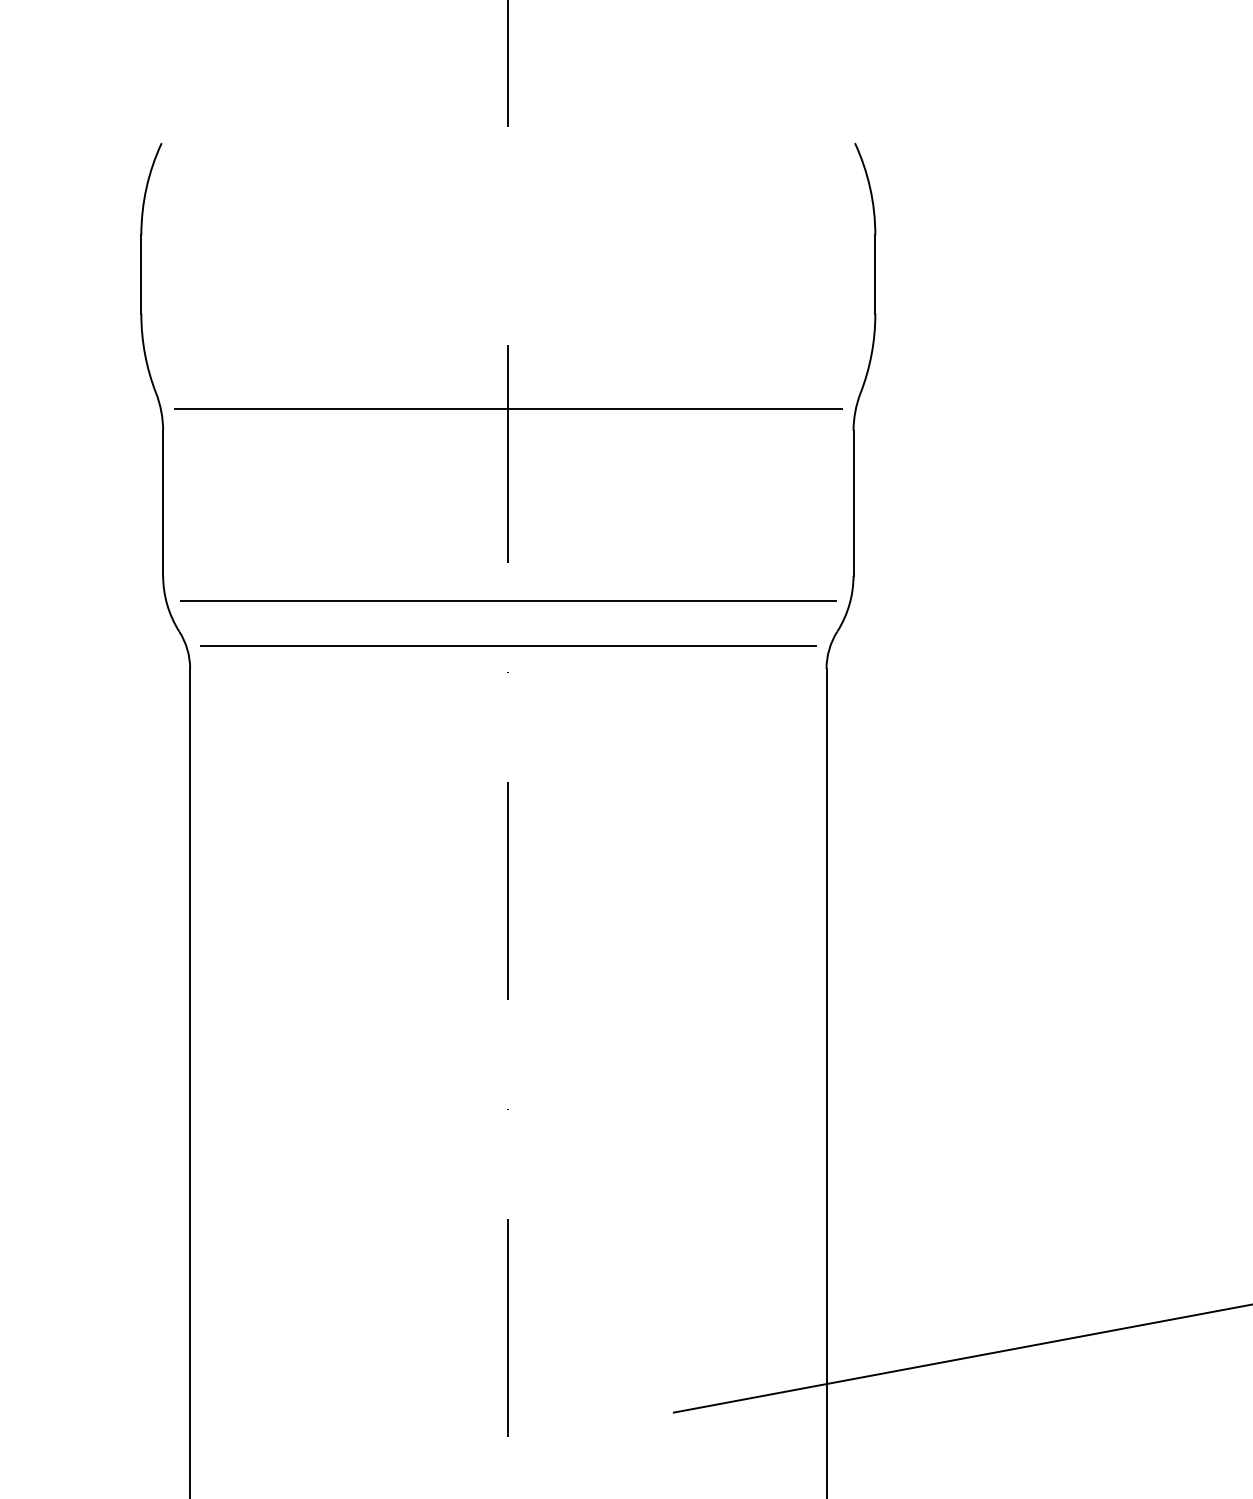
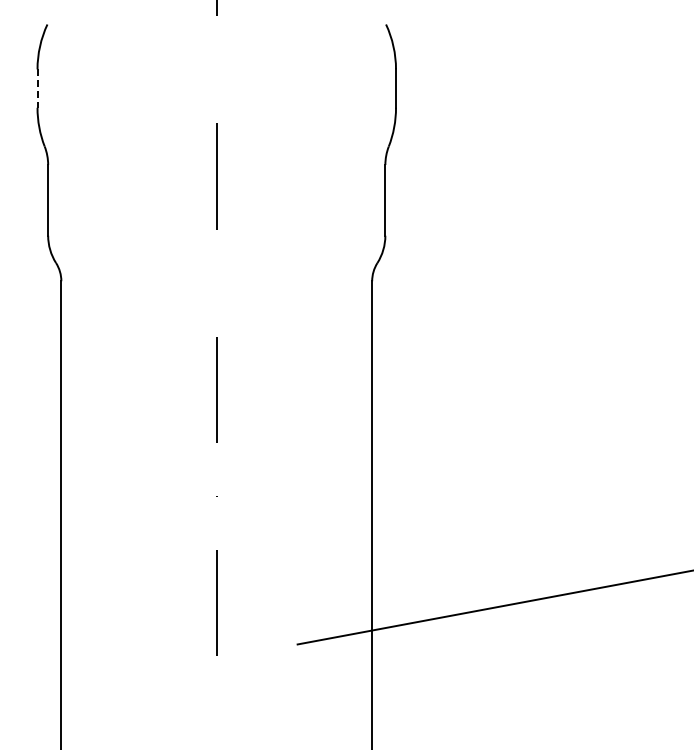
line: (141, 276) -> (37, 89), solid -> dashed
line: (507, 409) -> (216, 154), removed
line: (507, 601) -> (216, 248), removed
line: (507, 644) -> (216, 269), removed

